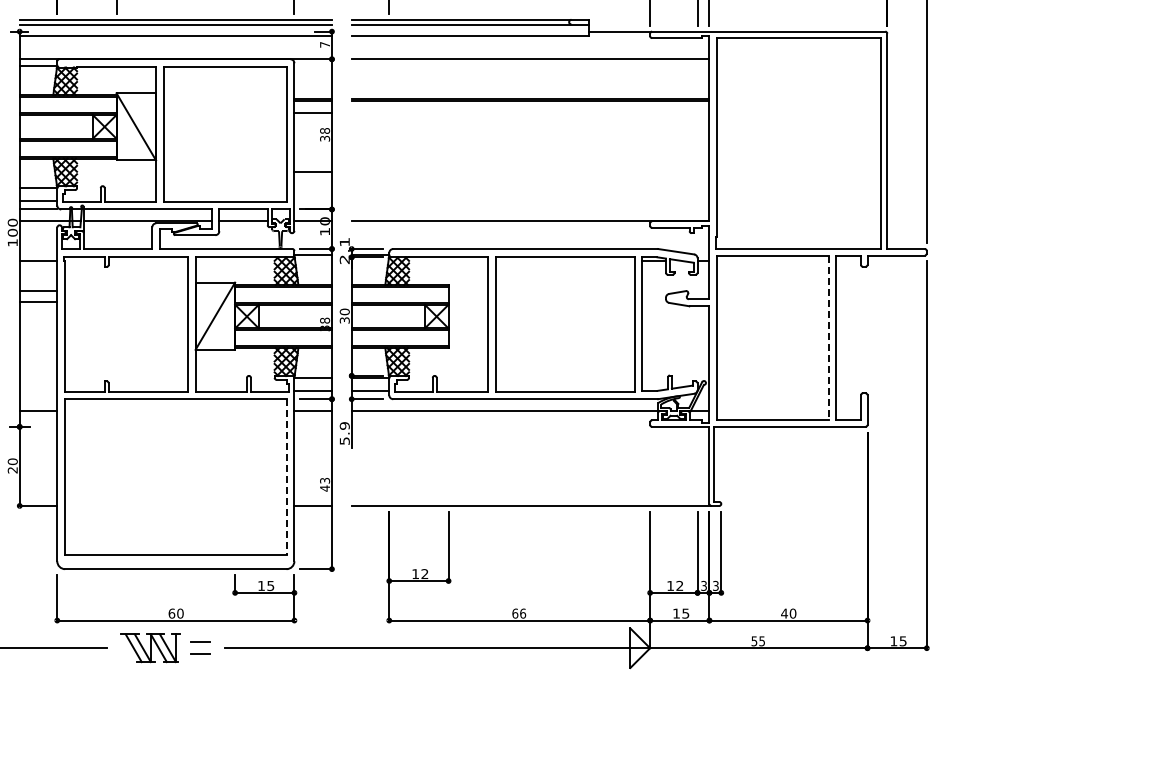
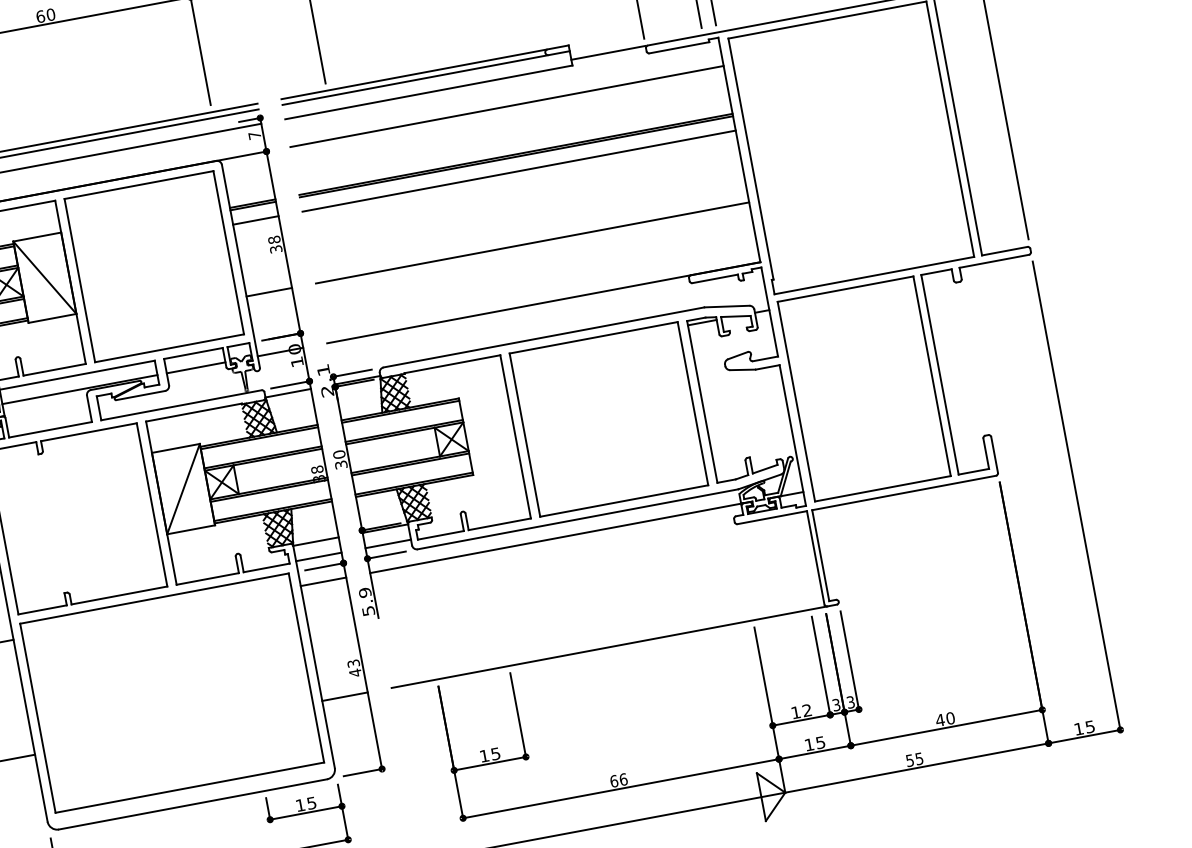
line: (530, 112) -> (519, 170), added
line: (530, 171) -> (532, 242), added
line: (829, 338) -> (932, 376), dashed -> solid
line: (286, 477) -> (306, 668), dashed -> solid
text: (424, 574) -> (495, 754), 12 -> 15

